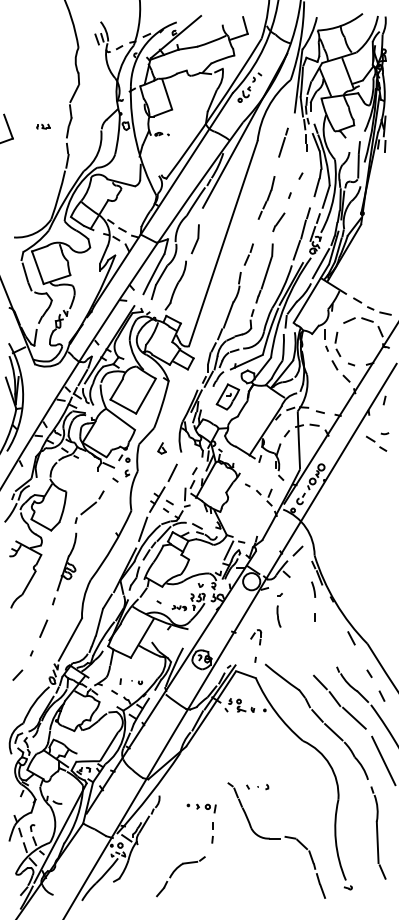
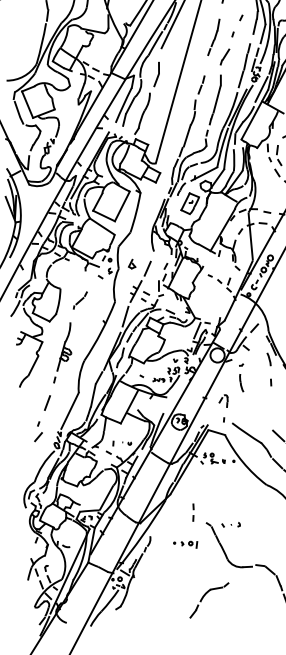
part: (161, 448) -> (131, 264), moved
part: (89, 506) -> (80, 300), size x0.6
line: (17, 674) -> (38, 436), moved
part: (212, 832) -> (193, 512), moved
part: (175, 871) -> (204, 596), moved

